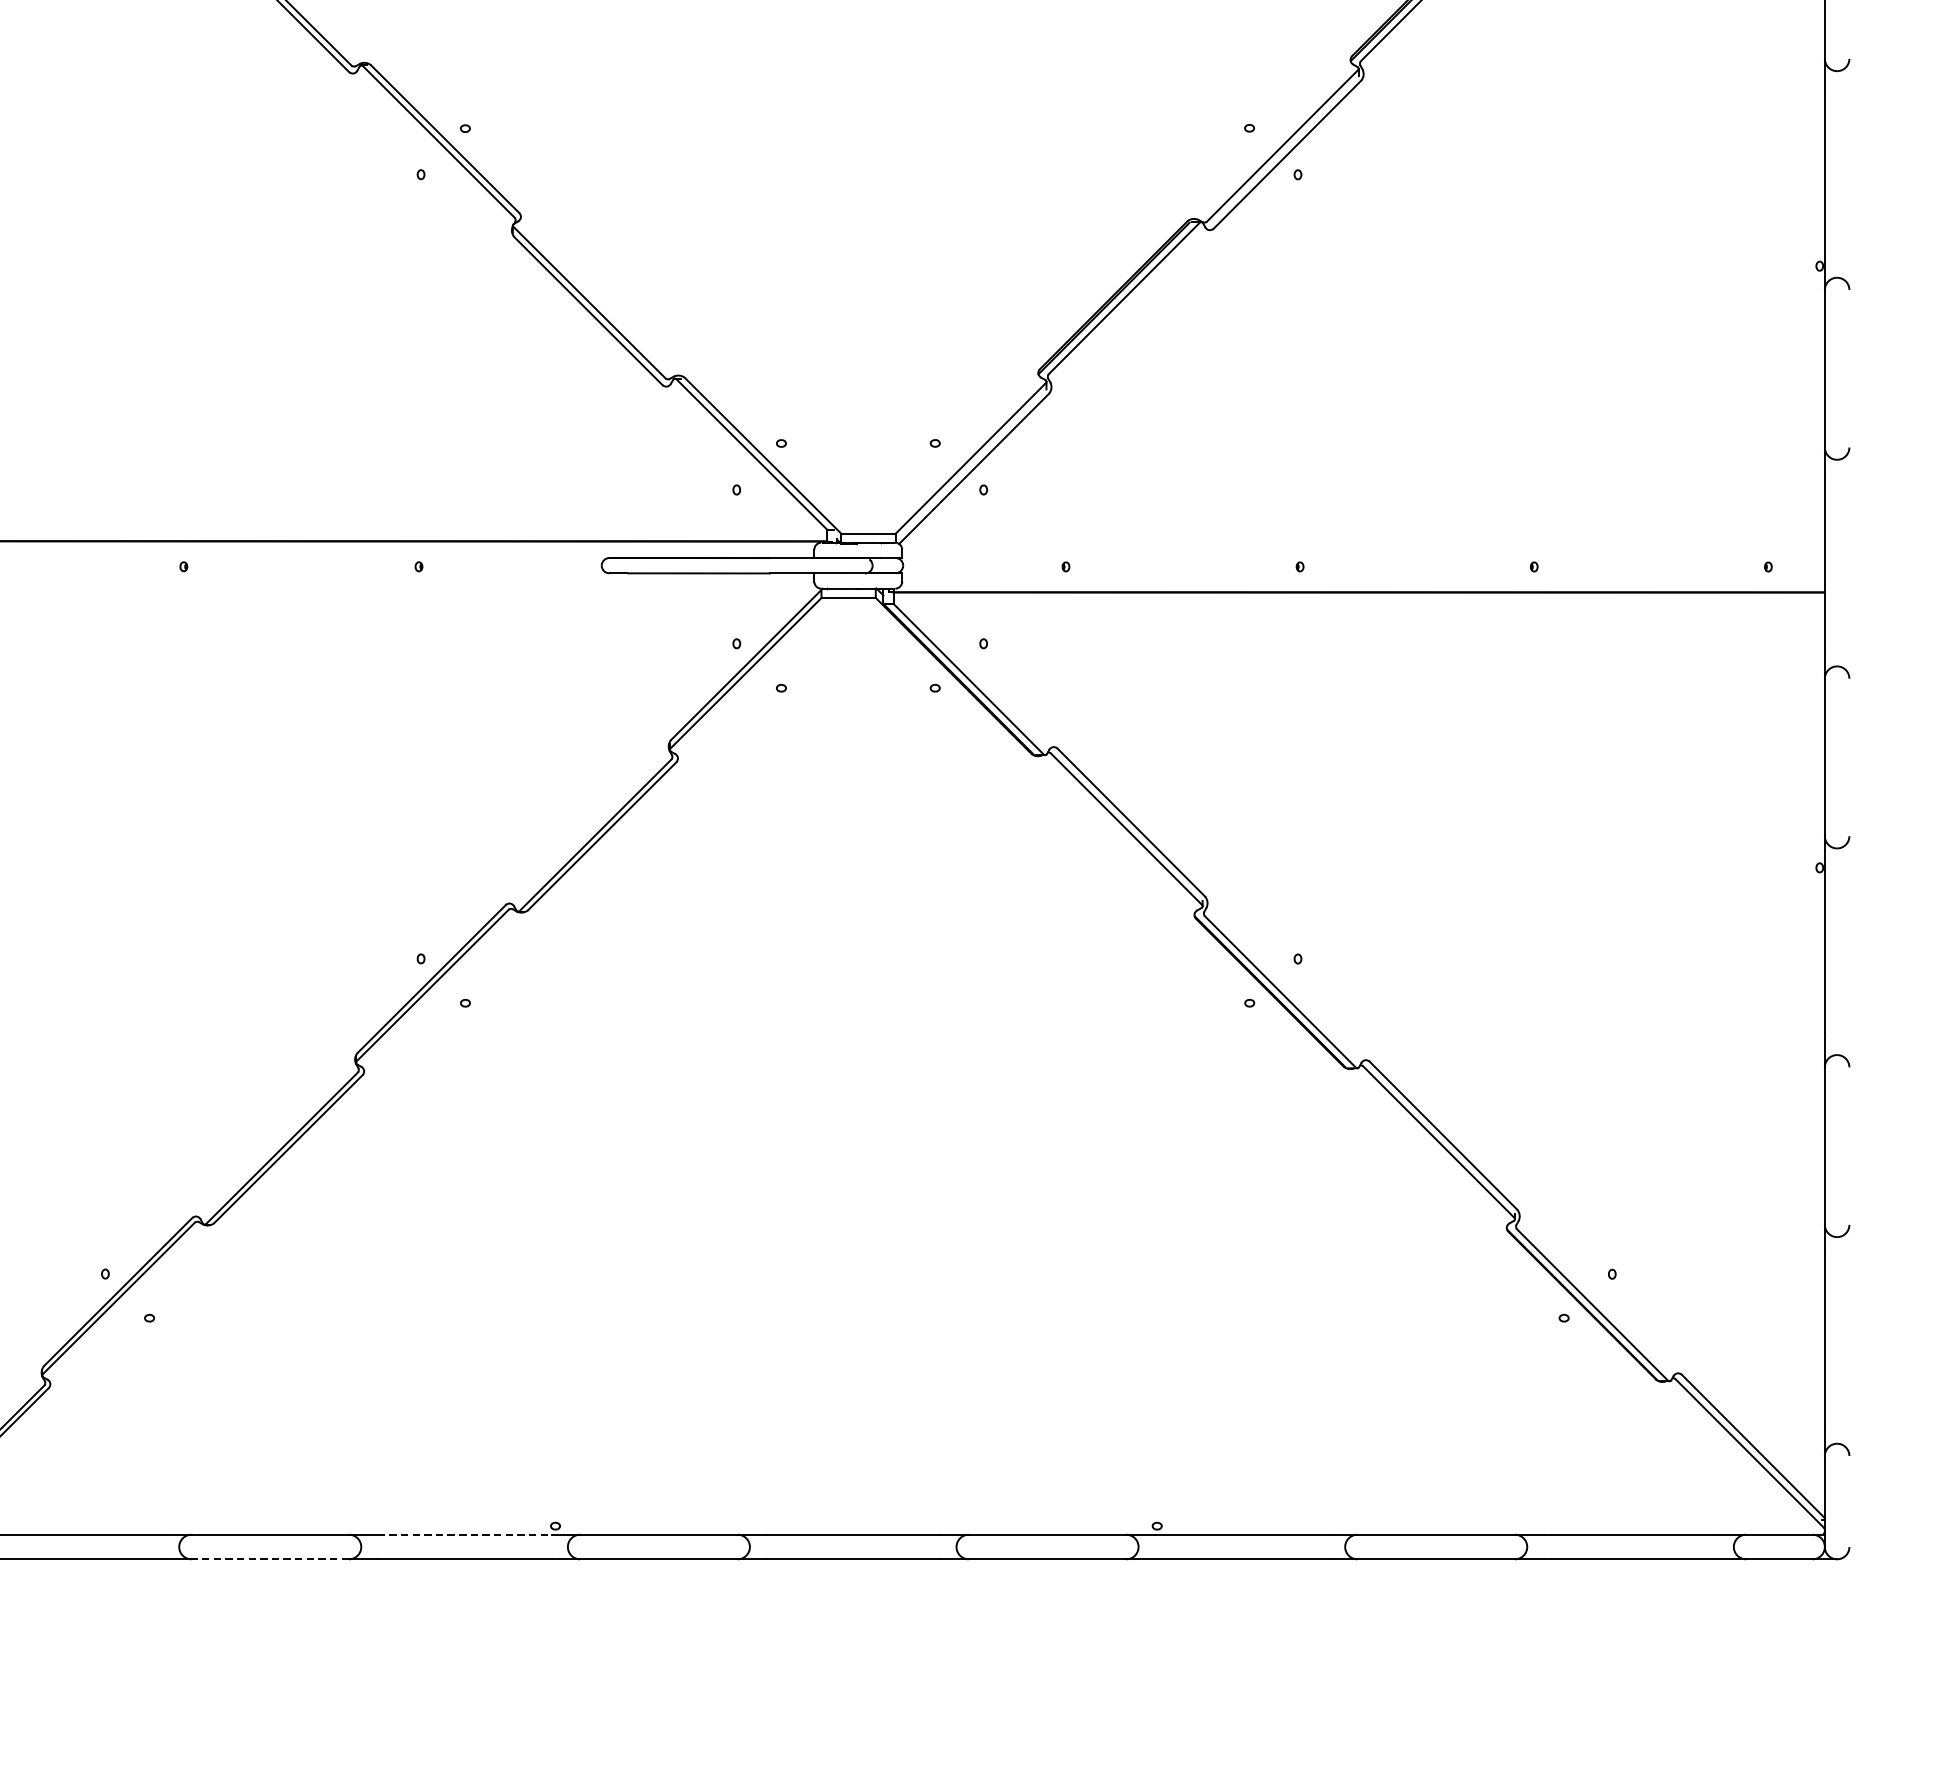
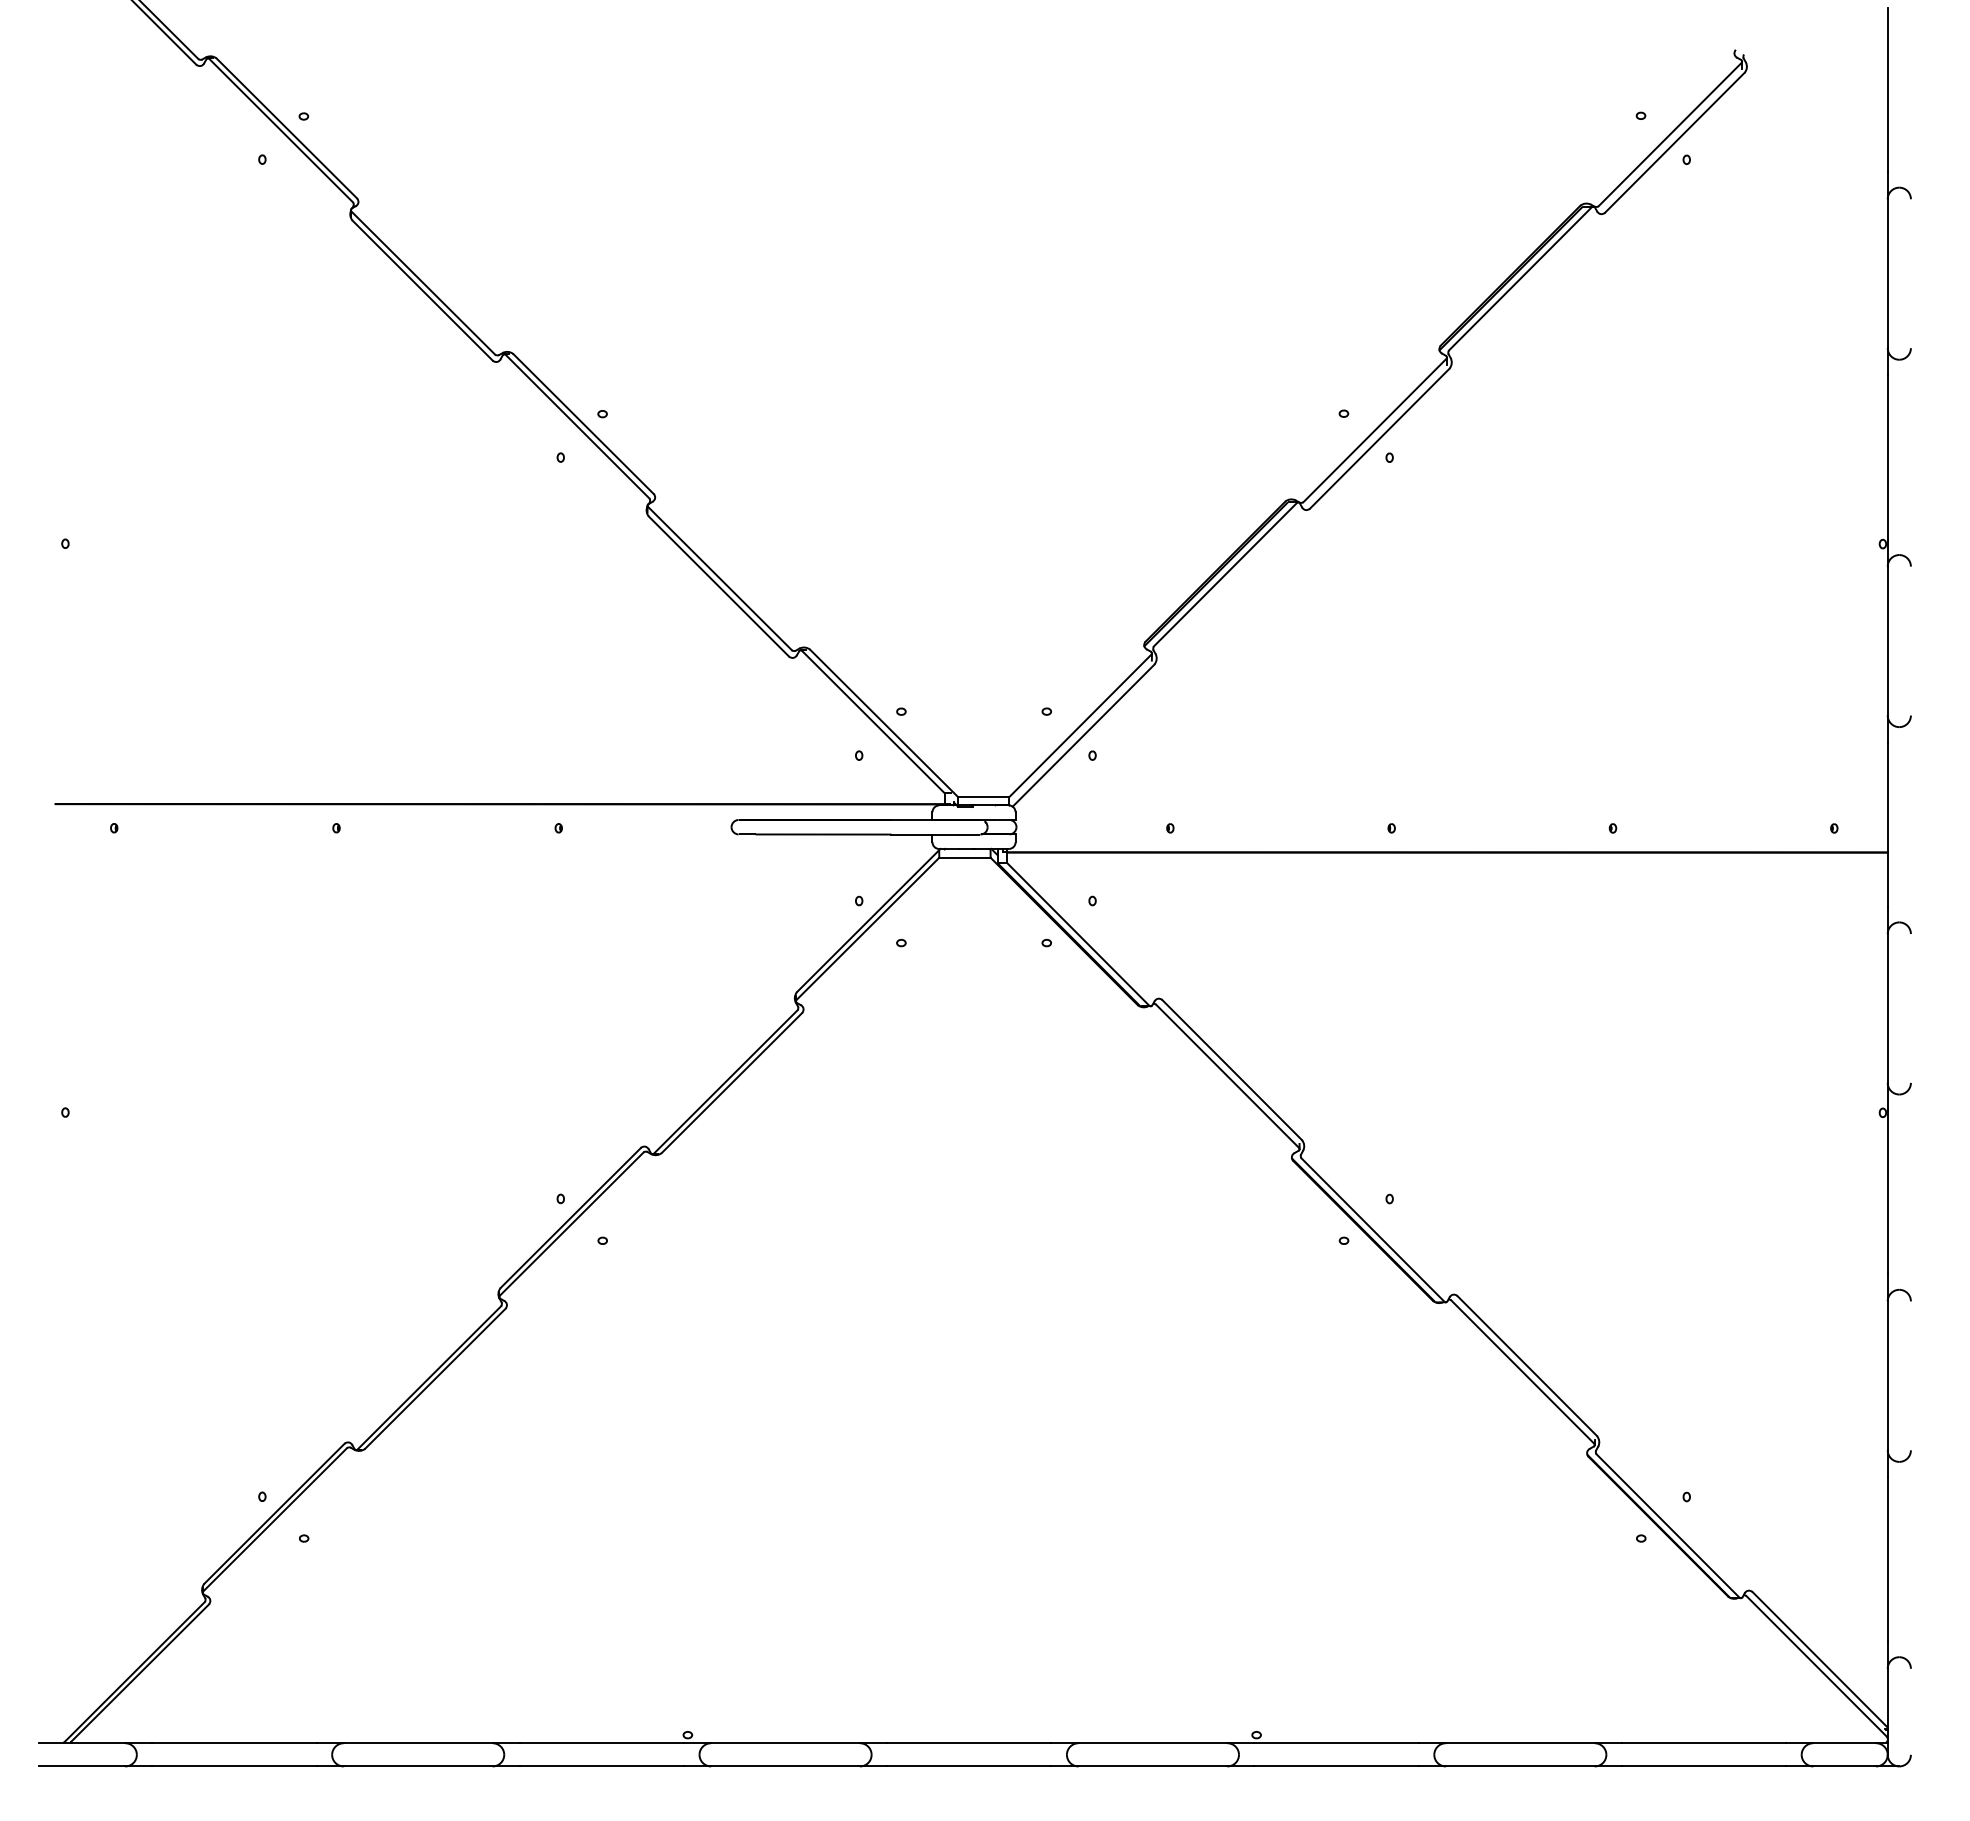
line: (465, 1535) -> (602, 1743), dashed -> solid
line: (269, 1559) -> (417, 1766), dashed -> solid

